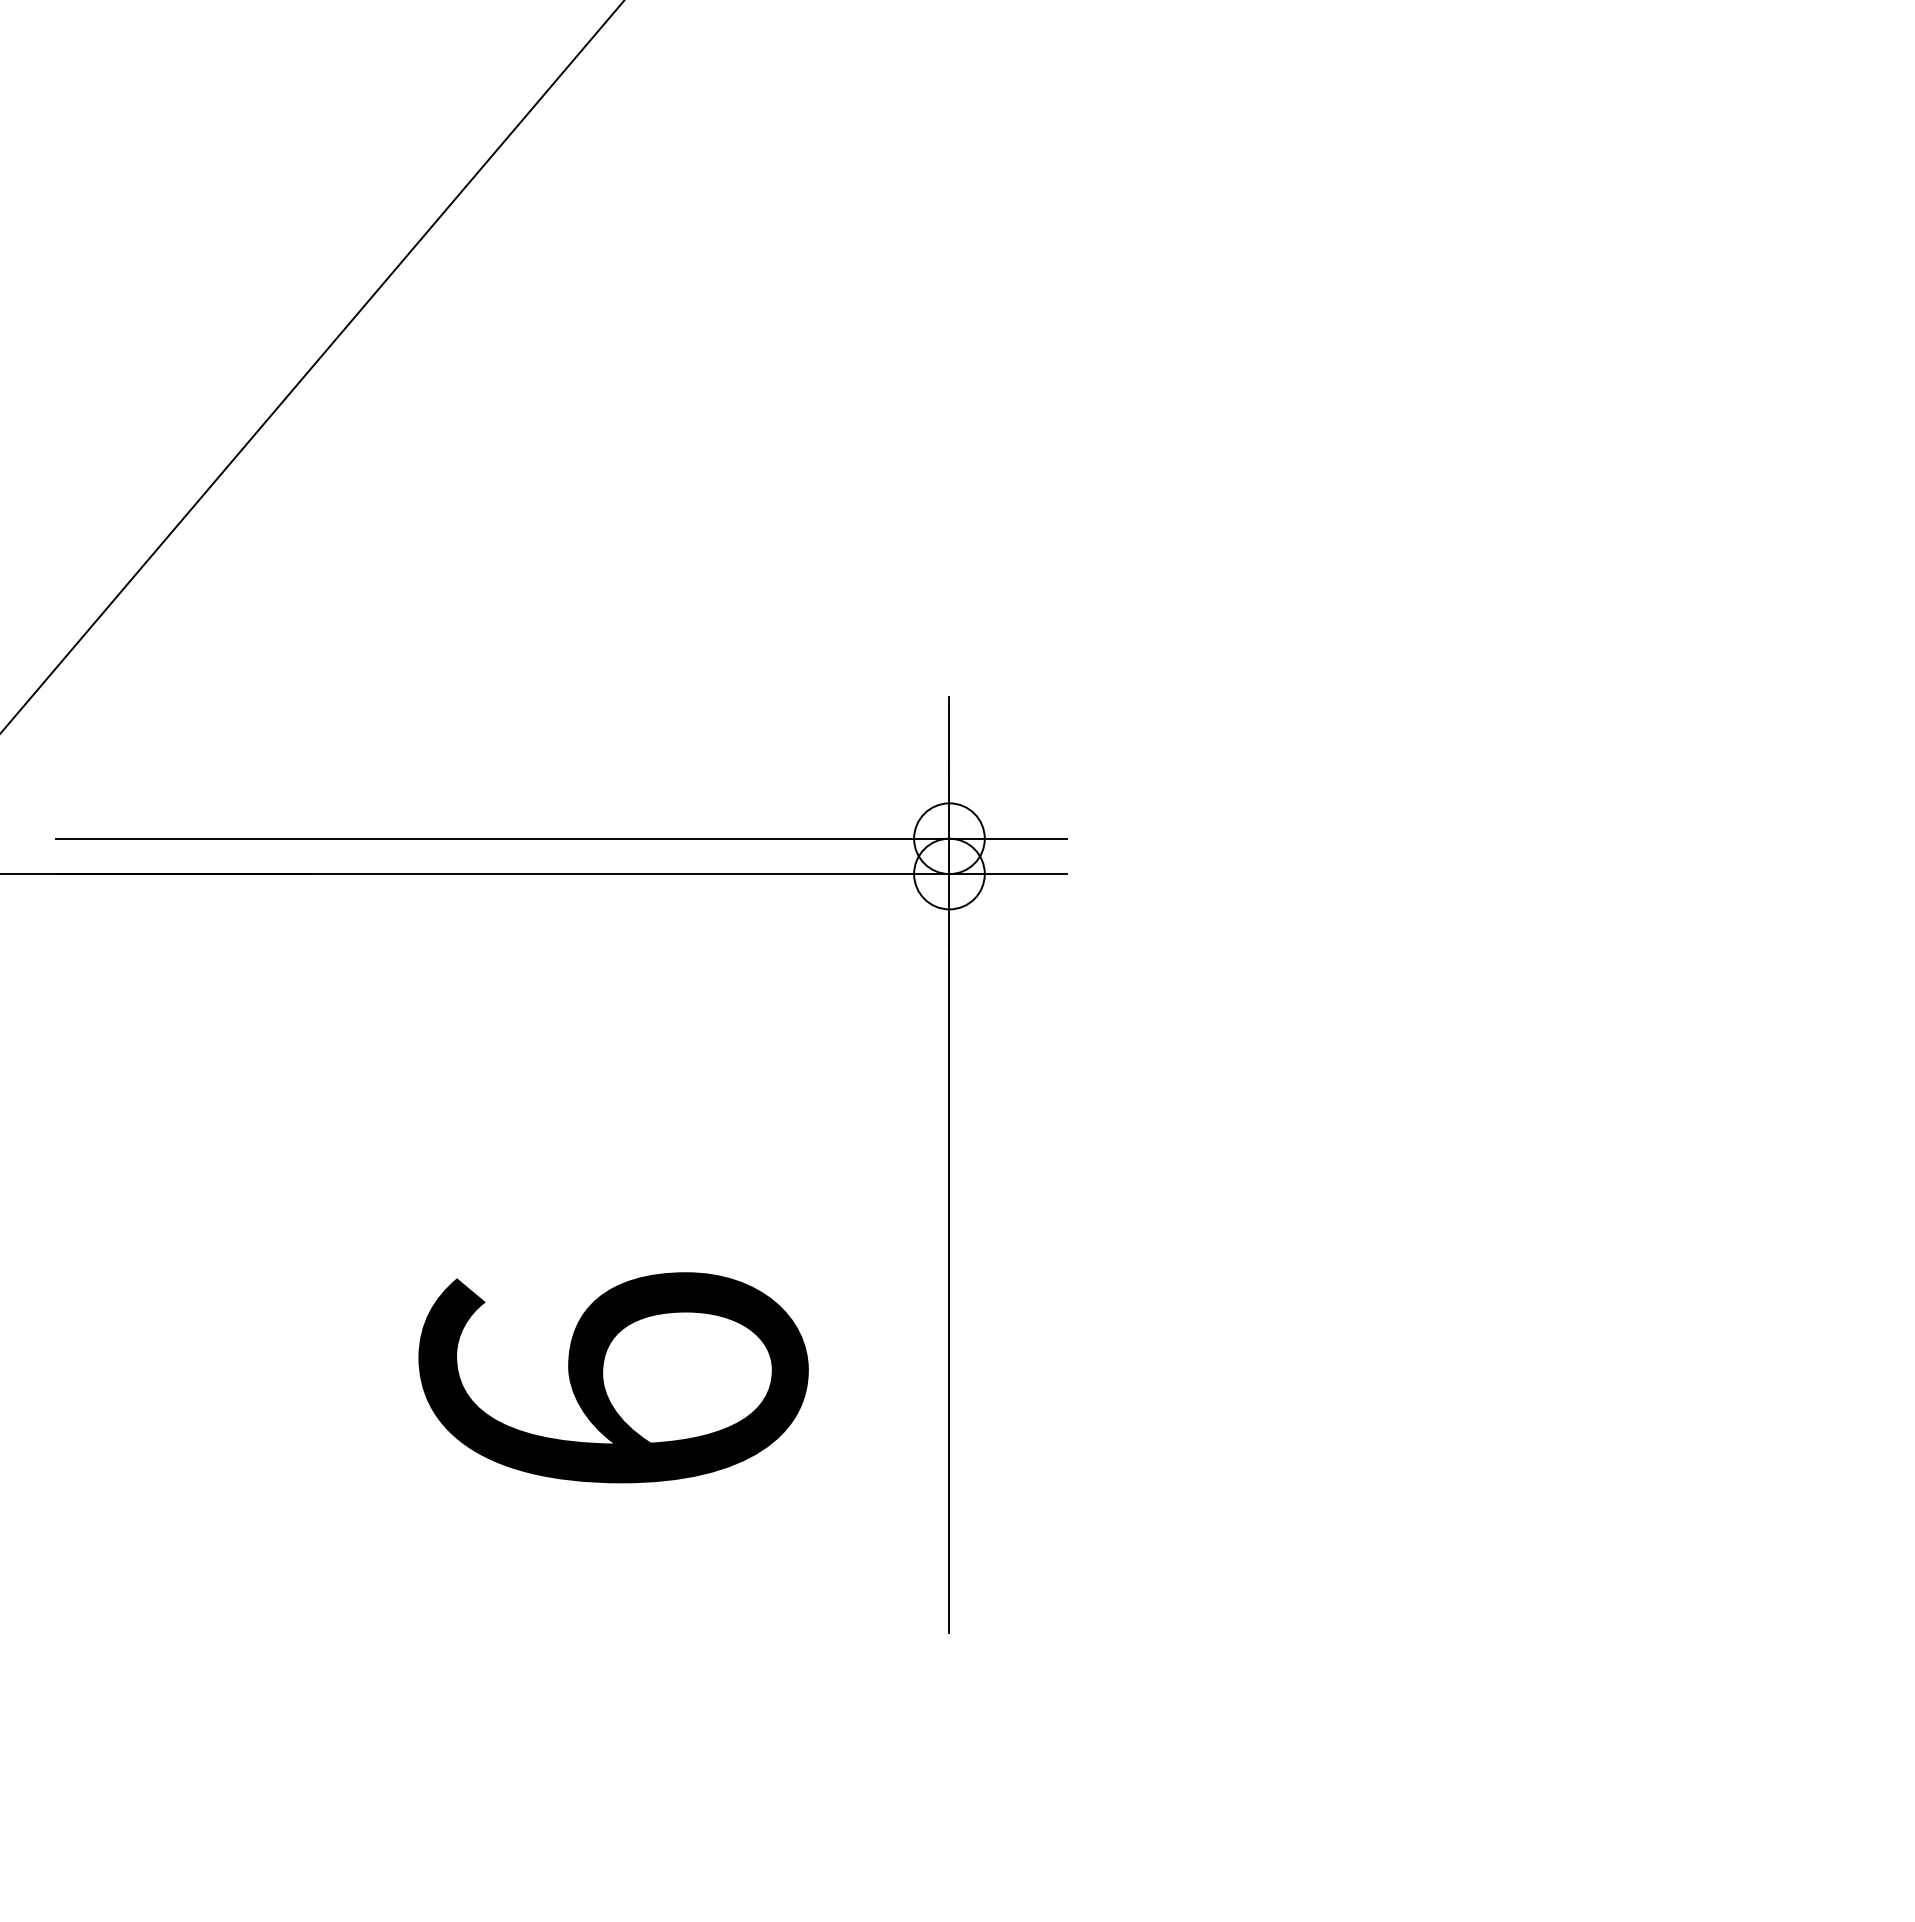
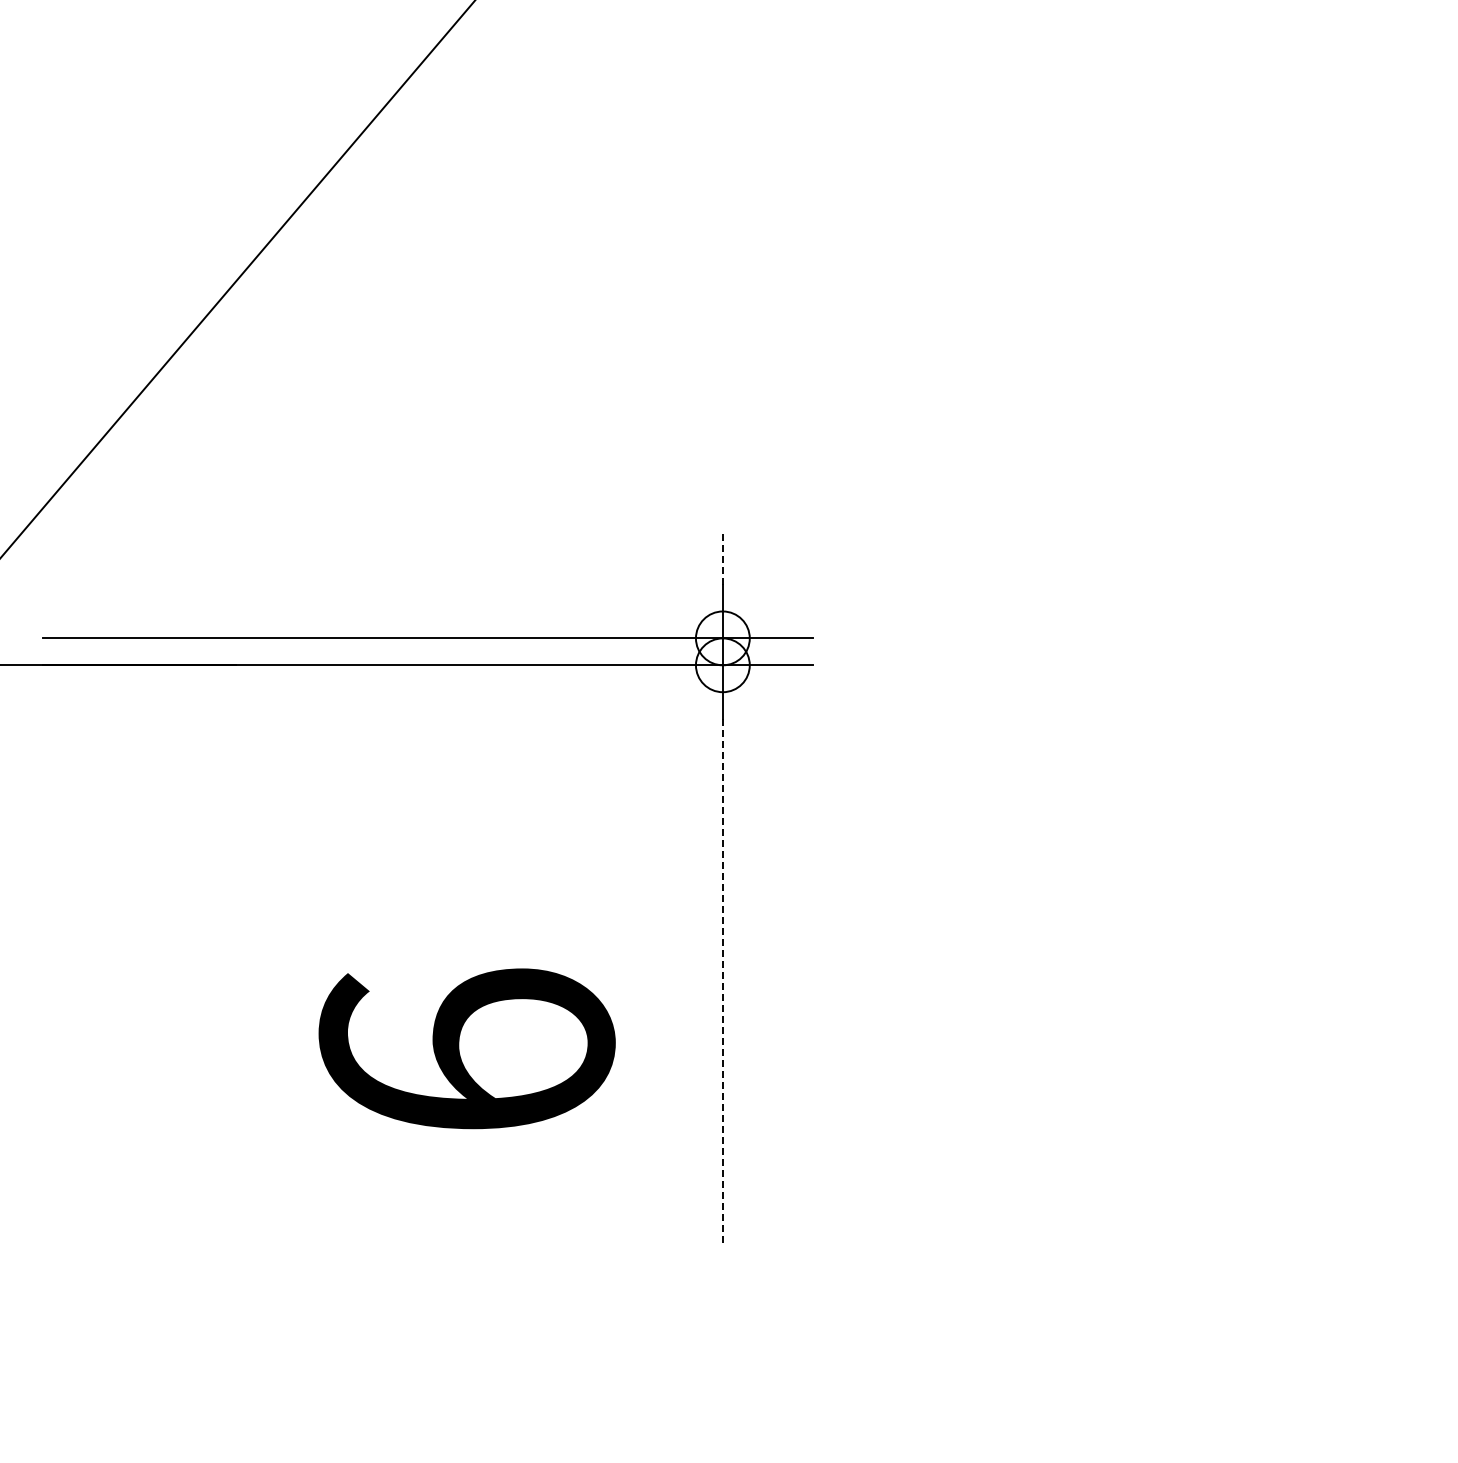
line: (948, 732) -> (722, 557), solid -> dashed
line: (948, 1289) -> (722, 981), solid -> dashed

